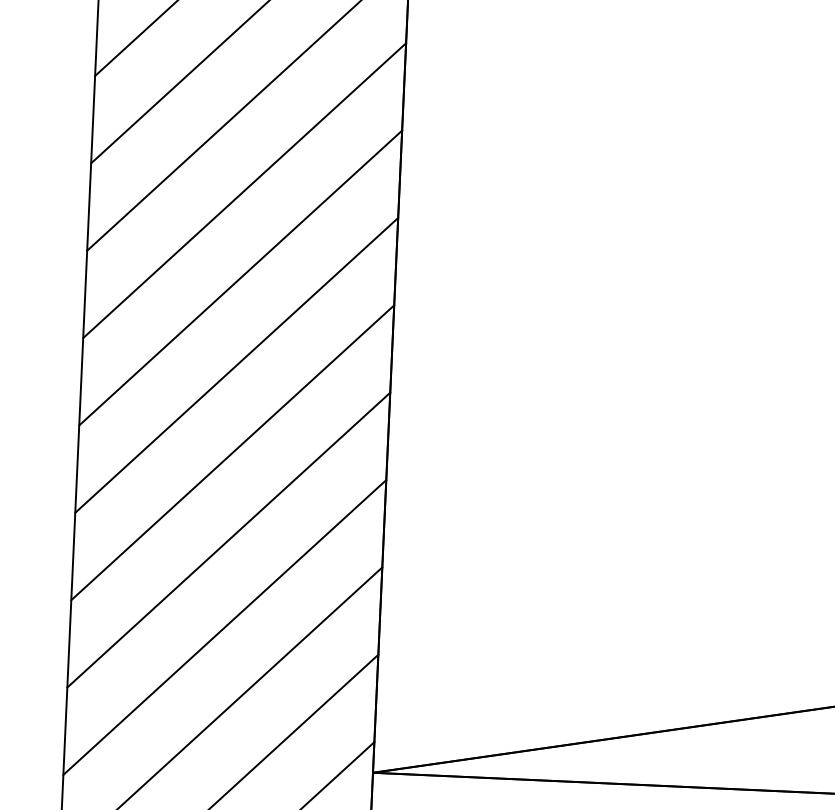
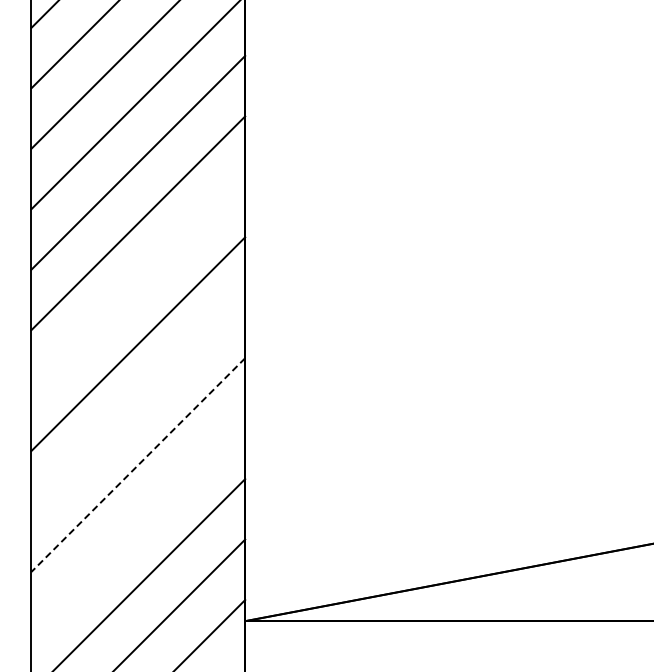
line: (240, 277) -> (138, 283), removed
line: (232, 452) -> (138, 404), removed
line: (227, 540) -> (137, 465), solid -> dashed
line: (225, 627) -> (138, 525), removed

